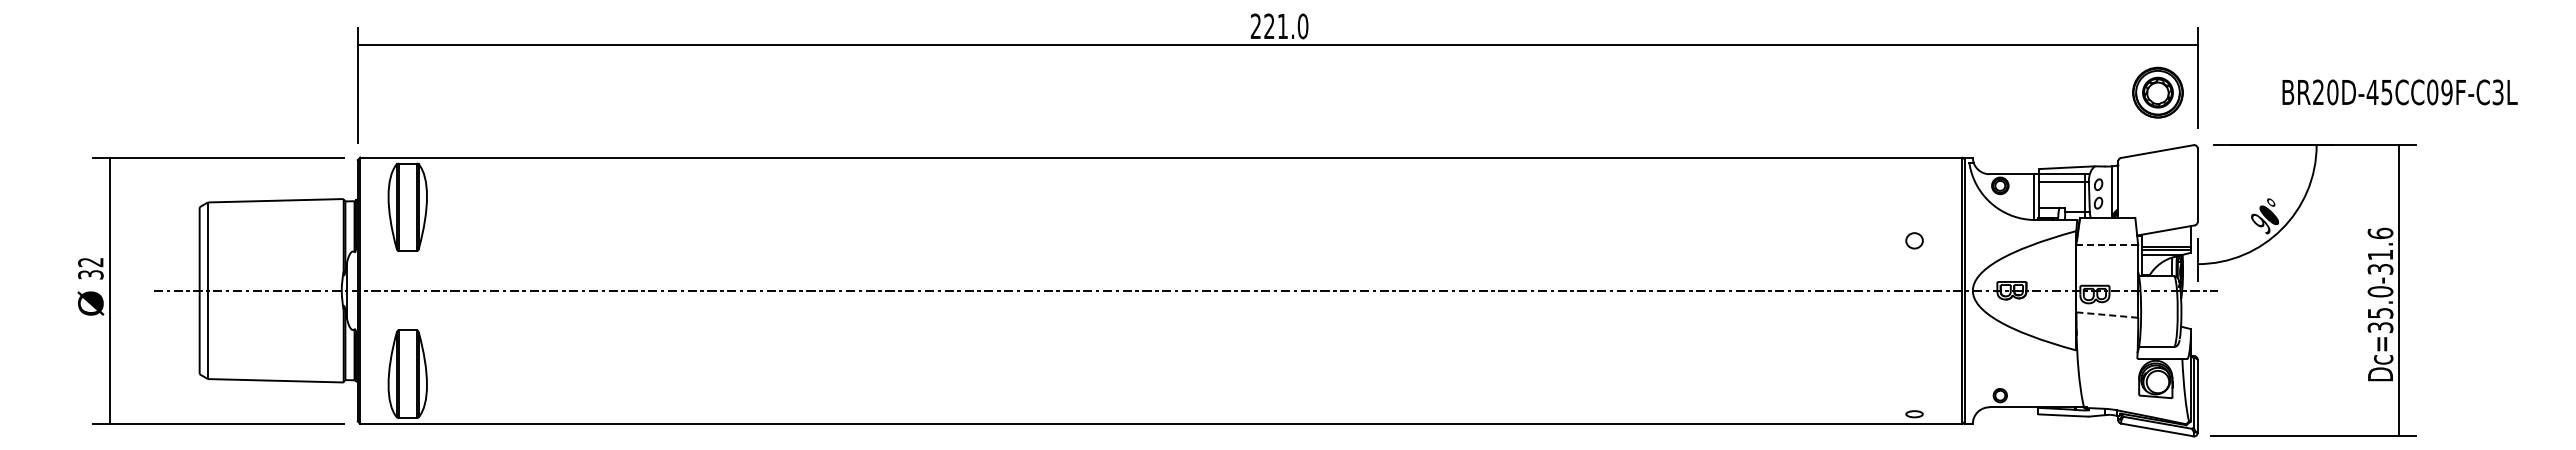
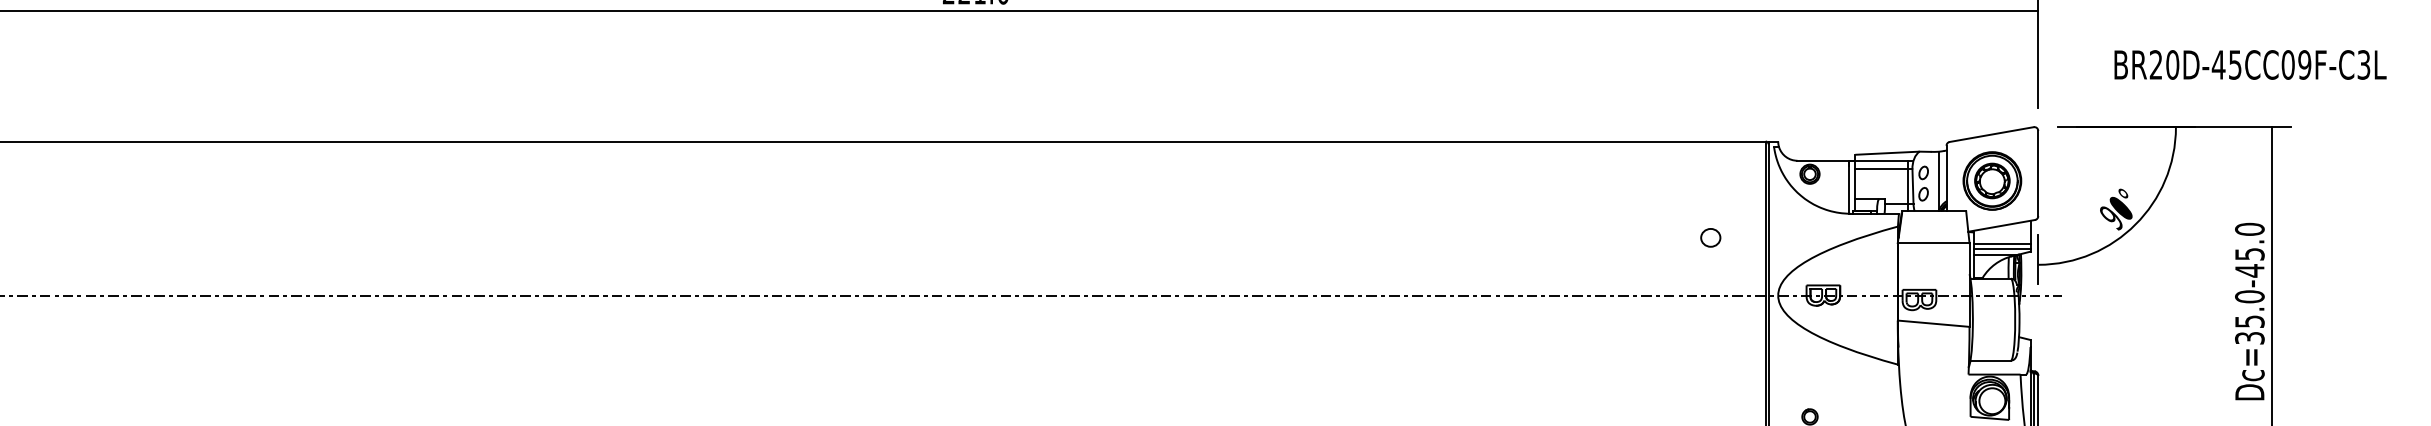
part: (2157, 92) -> (1991, 180), moved
text: (2399, 92) -> (2249, 65), moved
line: (2107, 245) -> (1933, 243), dashed -> solid
text: (2380, 251) -> (2249, 250), Dc=35.0-31.6 -> Dc=35.0-45.0
line: (2107, 315) -> (1933, 324), dashed -> solid

